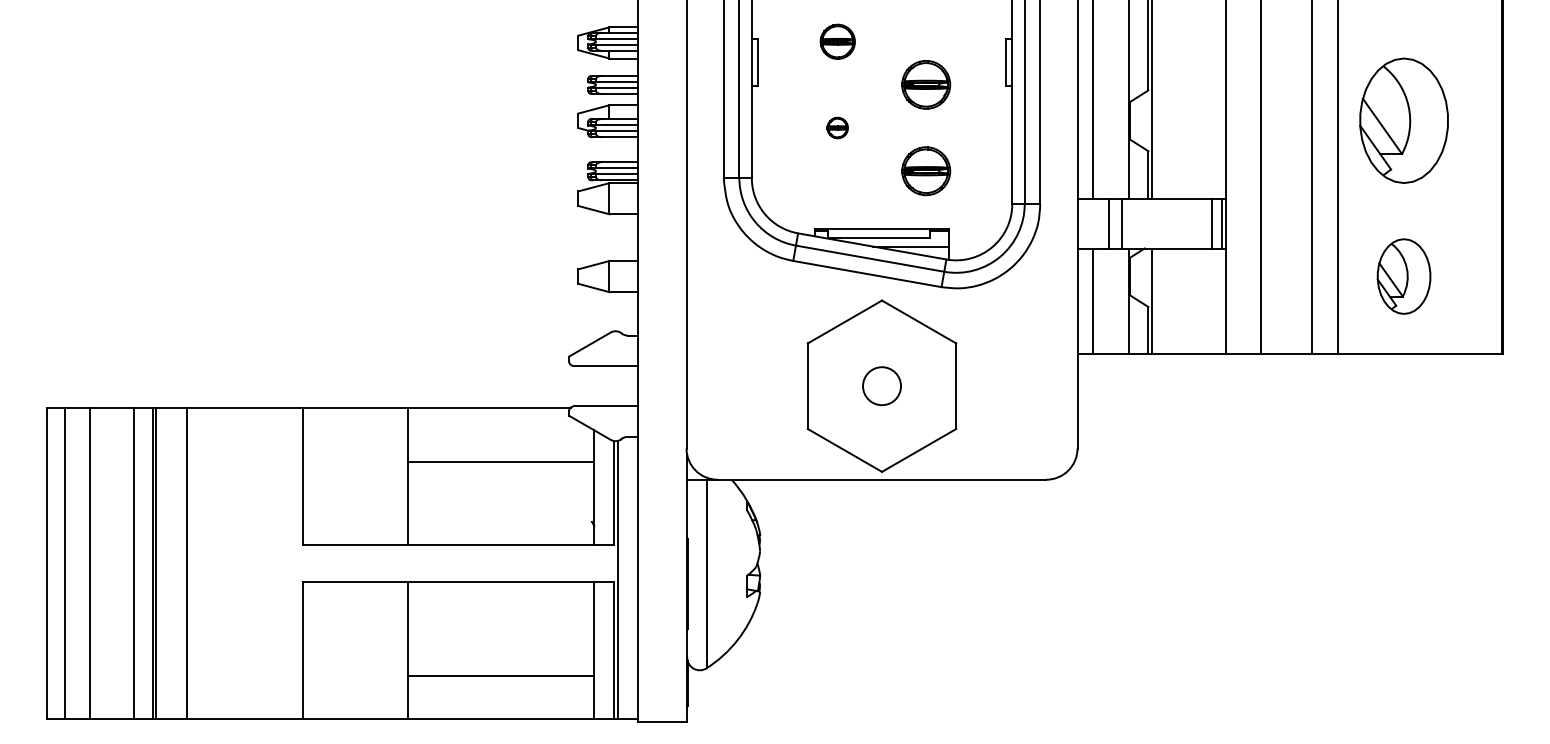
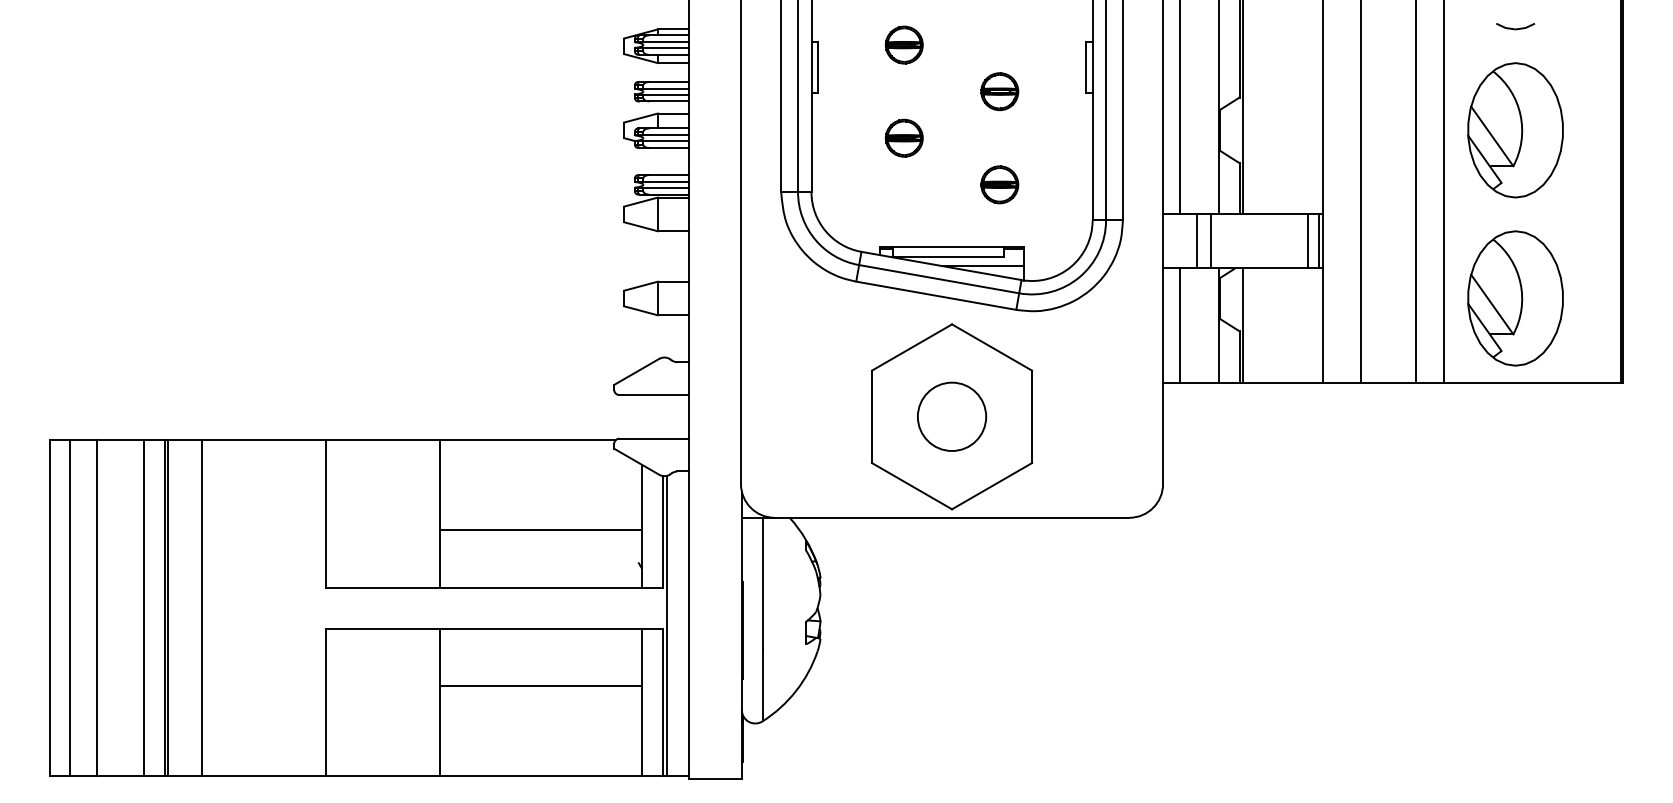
part: (1404, 24) -> (1515, 26), added
part: (926, 84) -> (999, 91), size x0.71
part: (837, 127) -> (903, 137), size x1.67
part: (926, 170) -> (999, 184), size x0.71
part: (1404, 276) -> (1515, 298), size x1.67
circle: (881, 385) -> (951, 416), size x1.67
line: (500, 461) -> (540, 530), moved
line: (500, 676) -> (540, 686), moved

